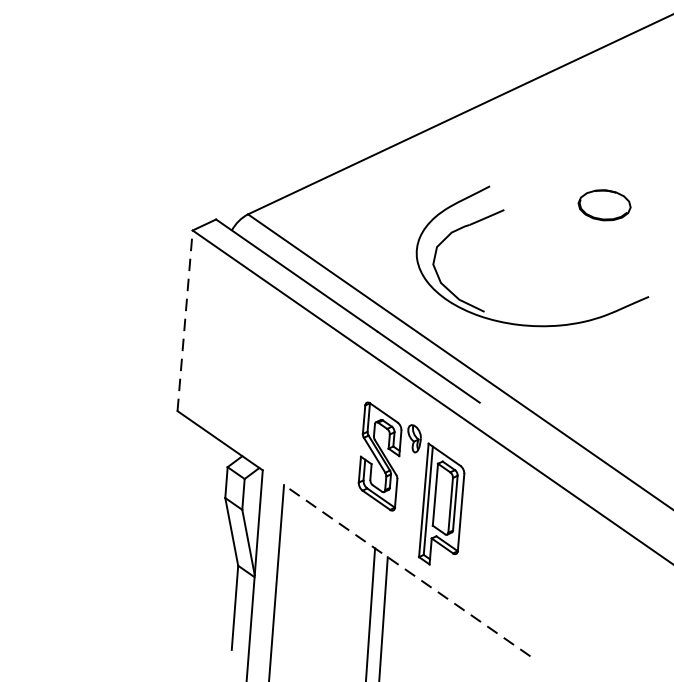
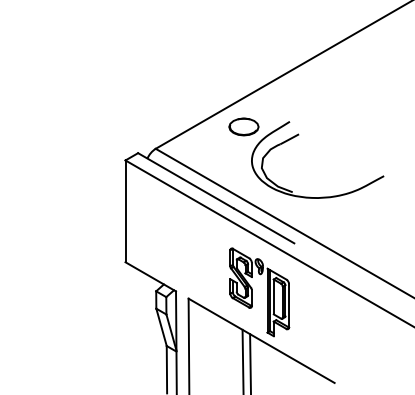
part: (603, 204) -> (243, 126), moved
line: (185, 321) -> (125, 211), dashed -> solid
line: (407, 570) -> (261, 340), dashed -> solid

